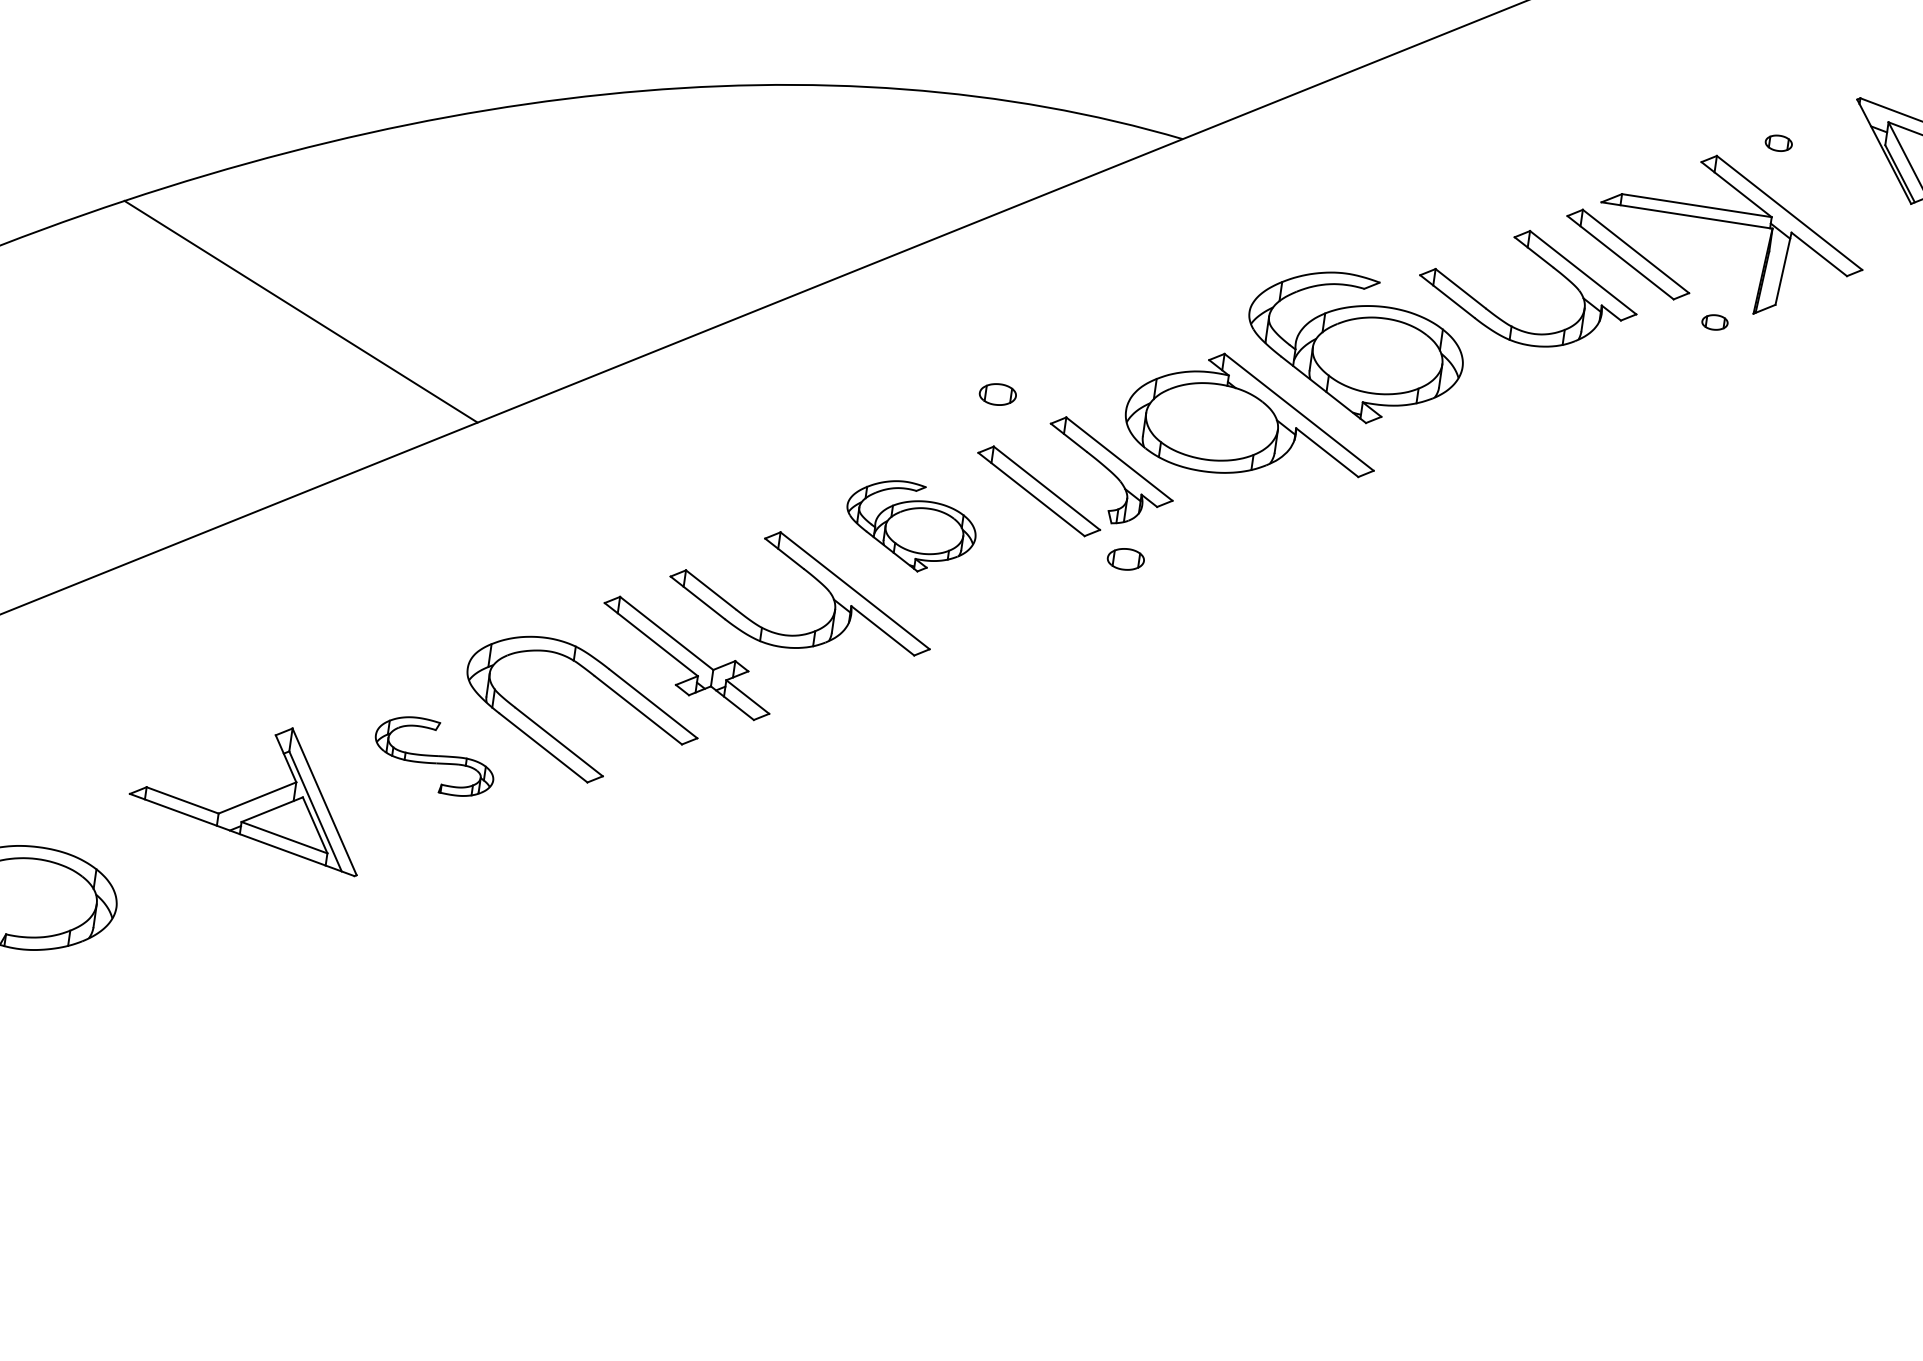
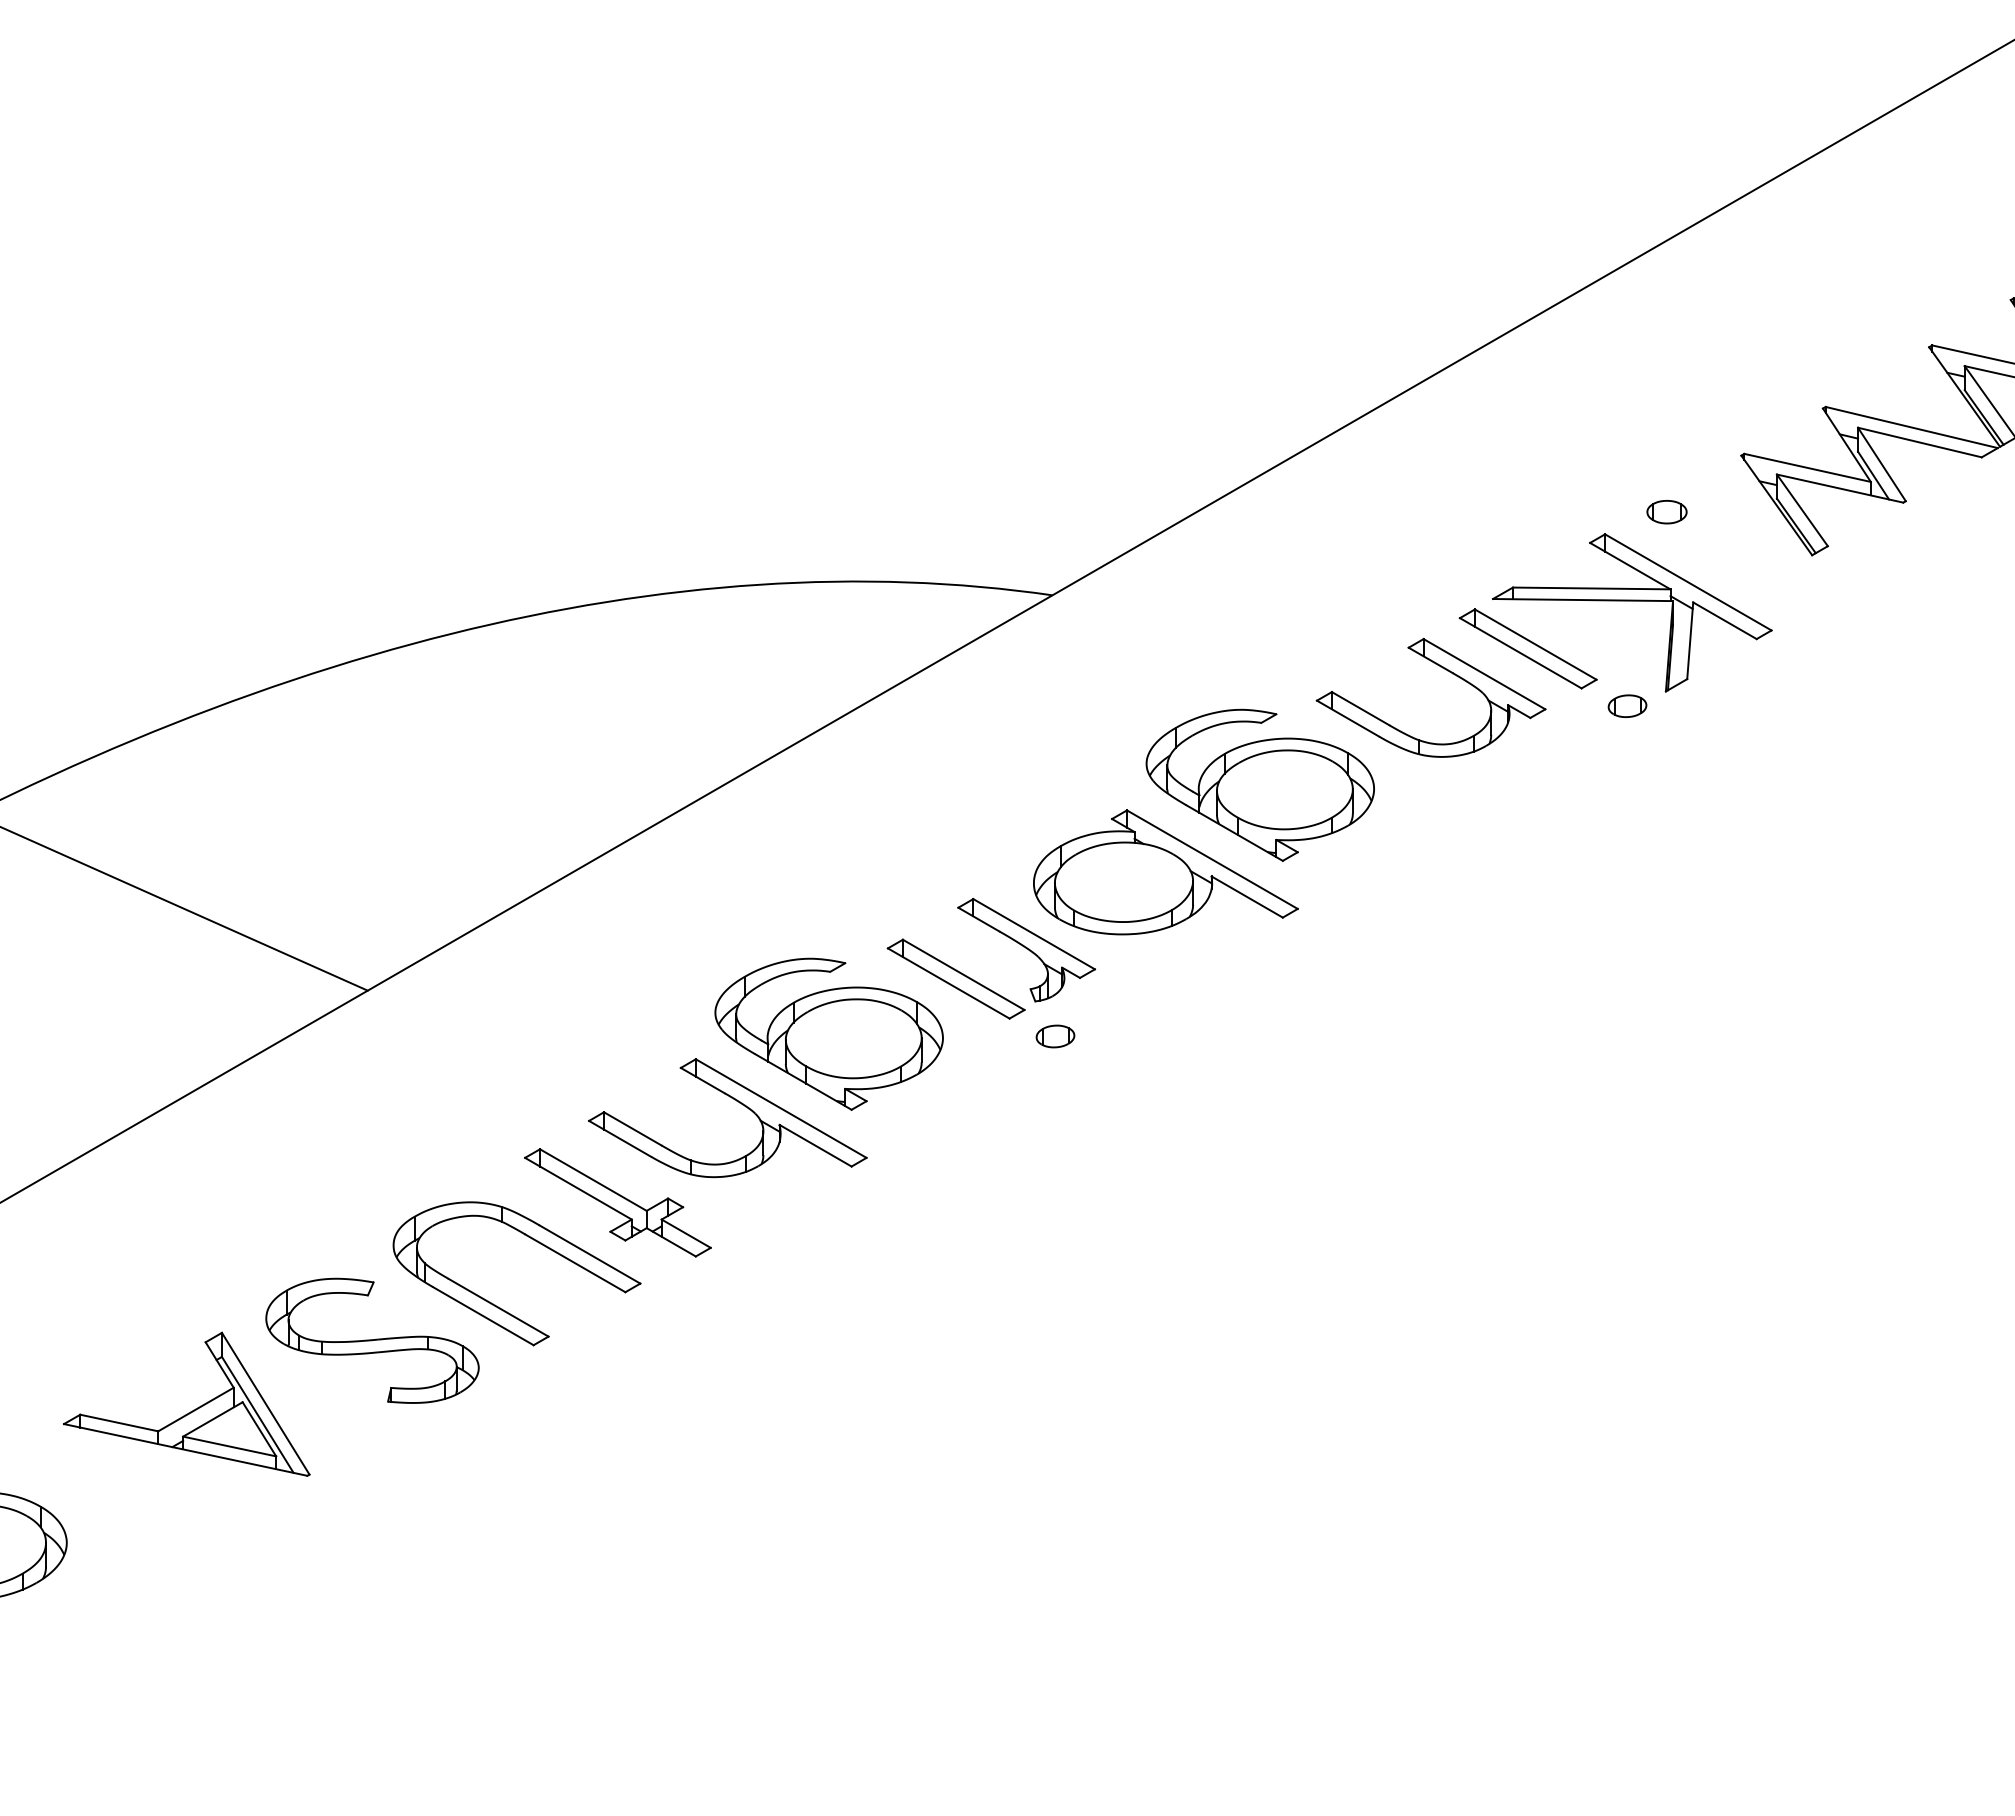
part: (1778, 143) -> (1666, 512), size x1.43
part: (1715, 321) -> (1627, 705), size x1.43
part: (997, 394) -> (899, 885), removed
part: (910, 525) -> (828, 1033), size x1.67
part: (434, 756) -> (372, 1340), size x1.67

